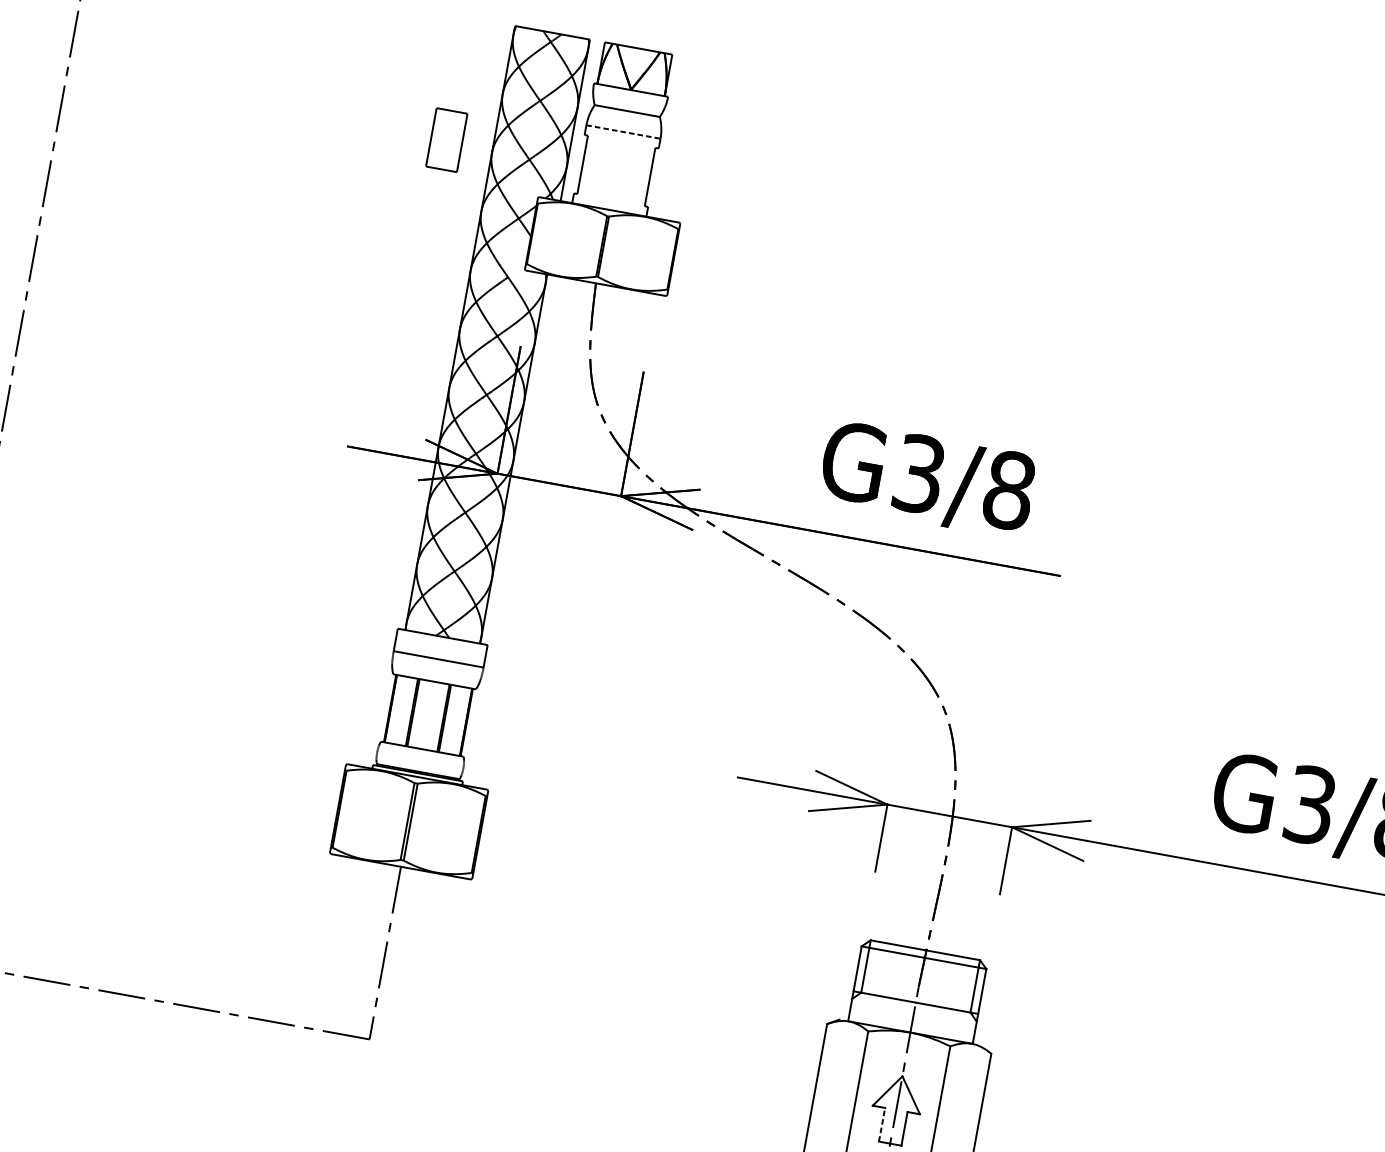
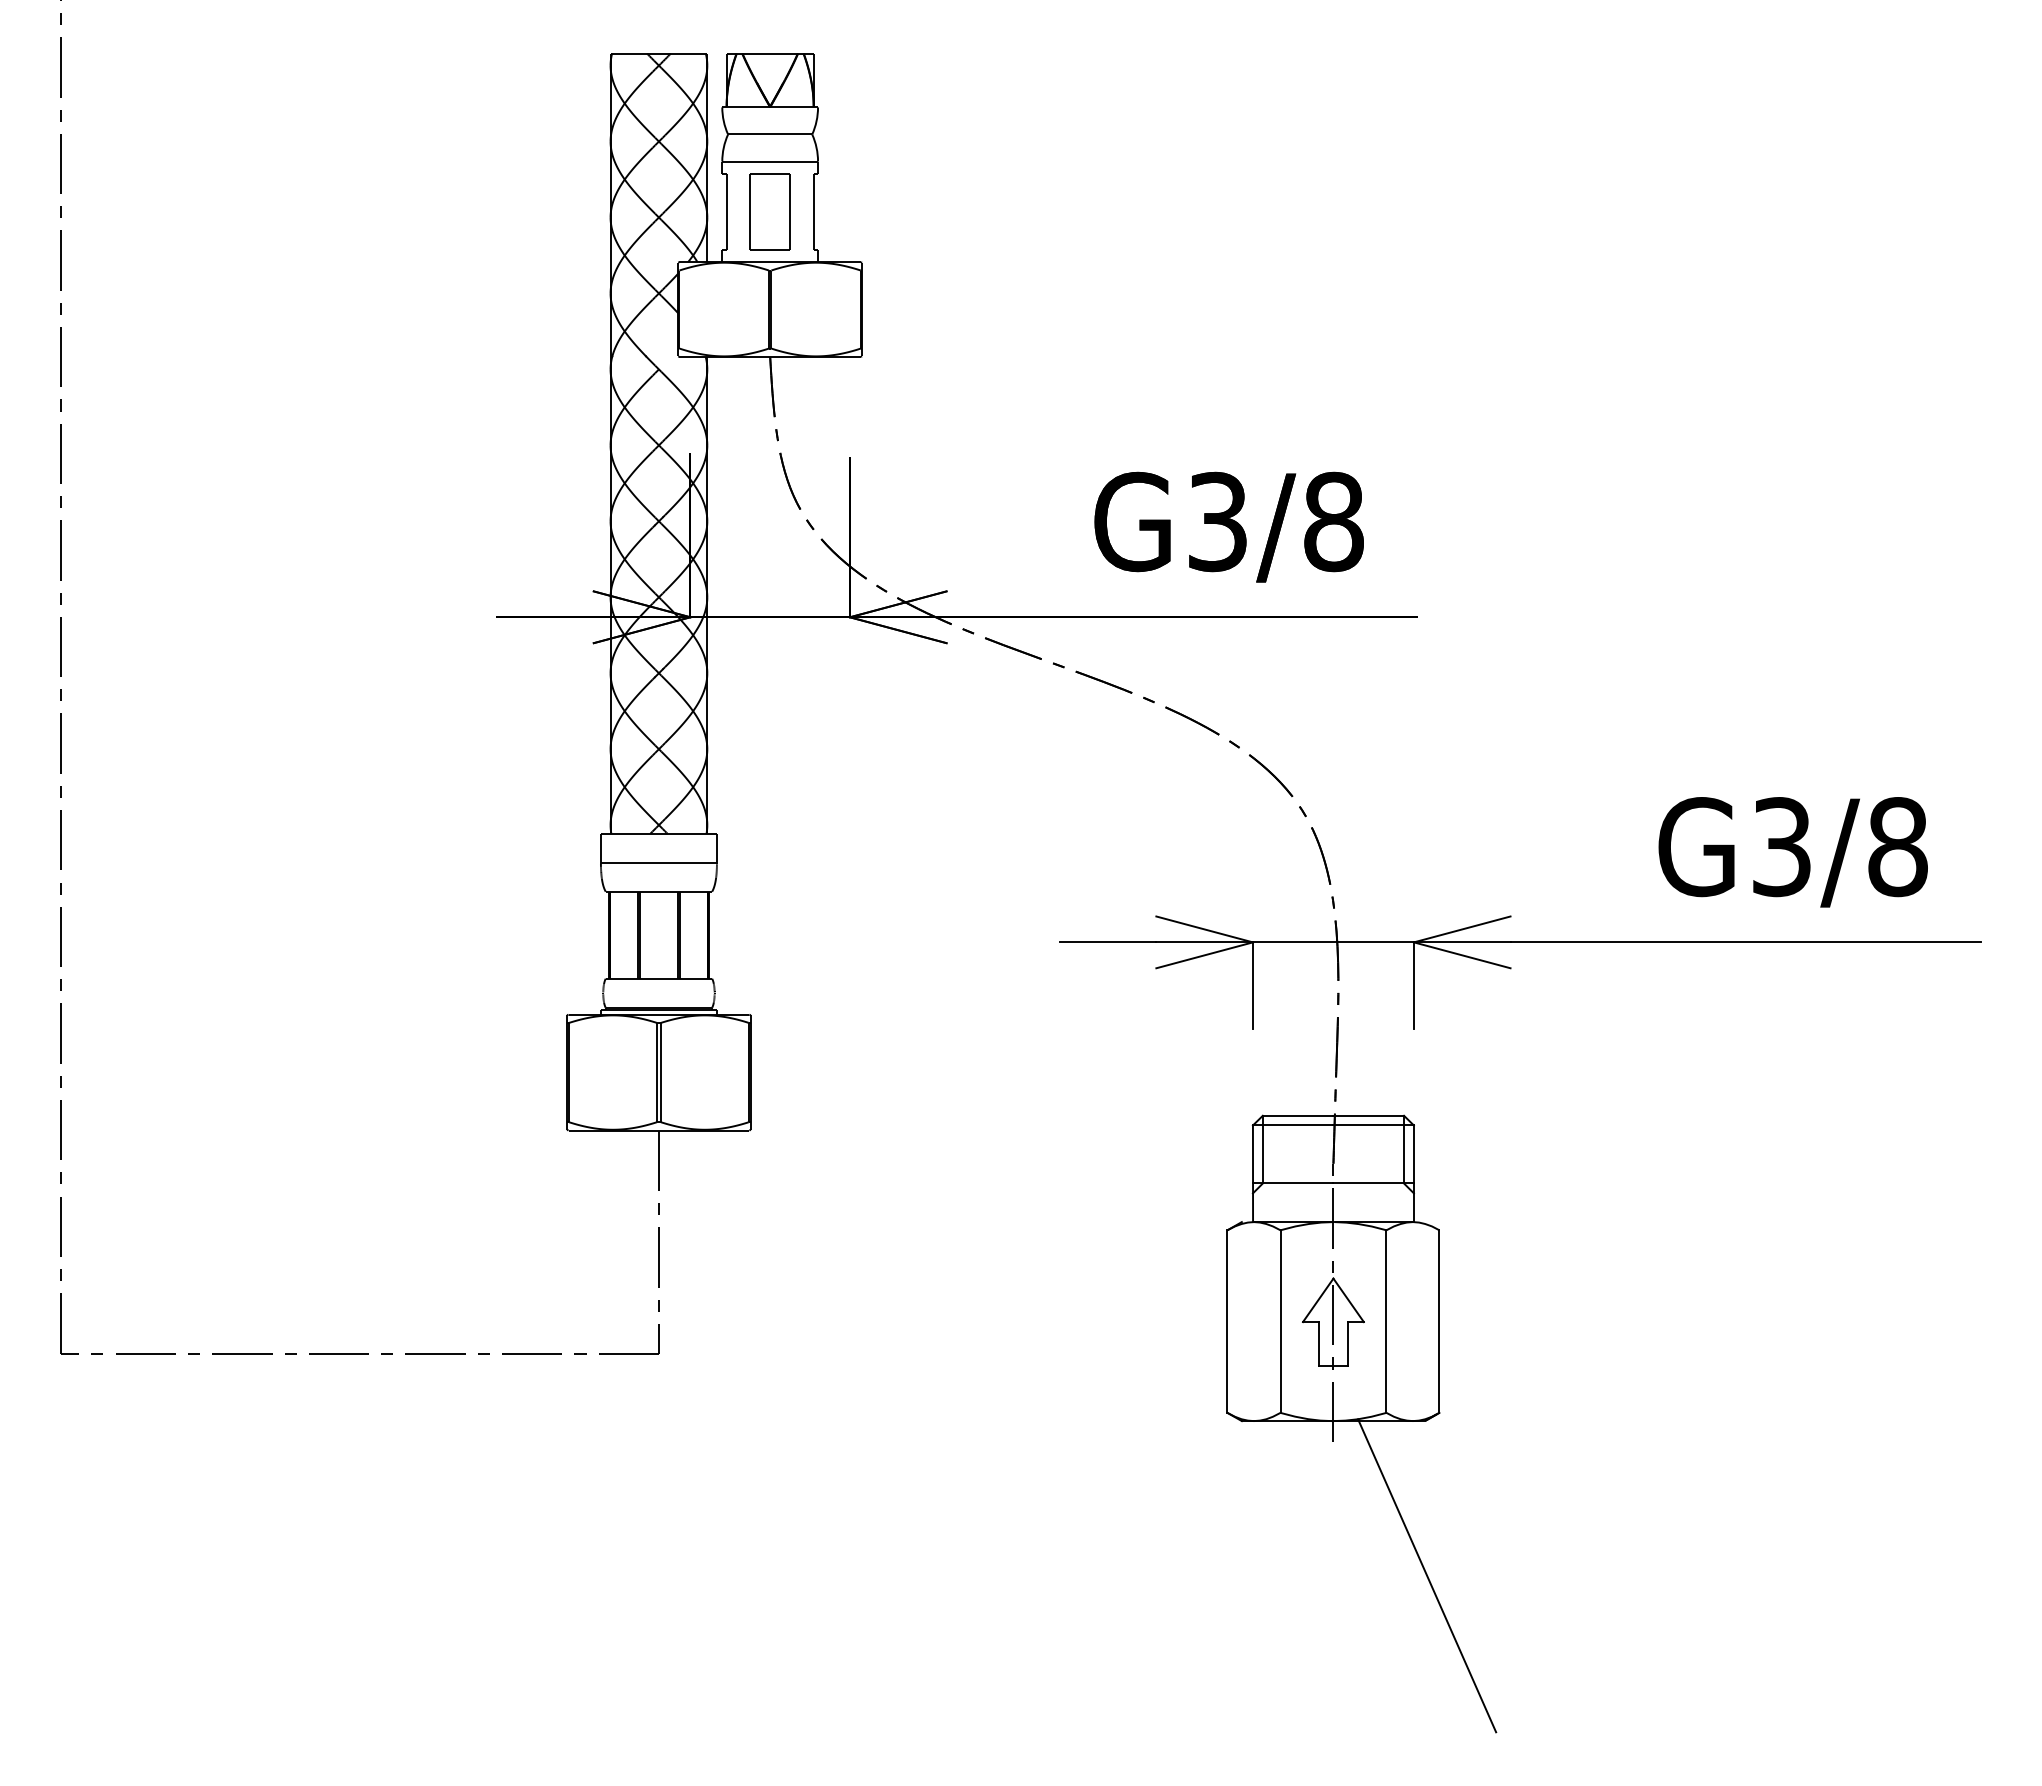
line: (623, 132) -> (770, 161), dashed -> solid
part: (446, 139) -> (769, 211), moved
line: (881, 1124) -> (1318, 1343), dashed -> solid

